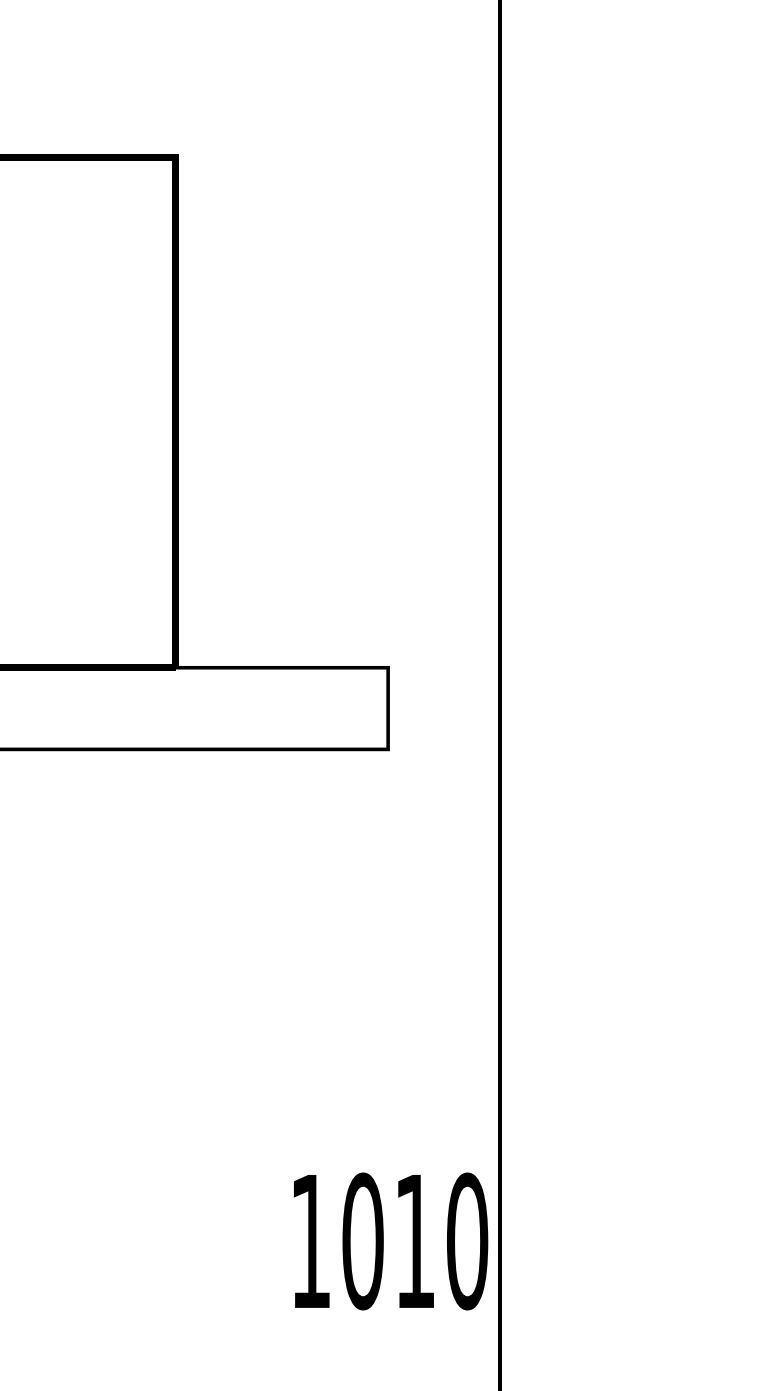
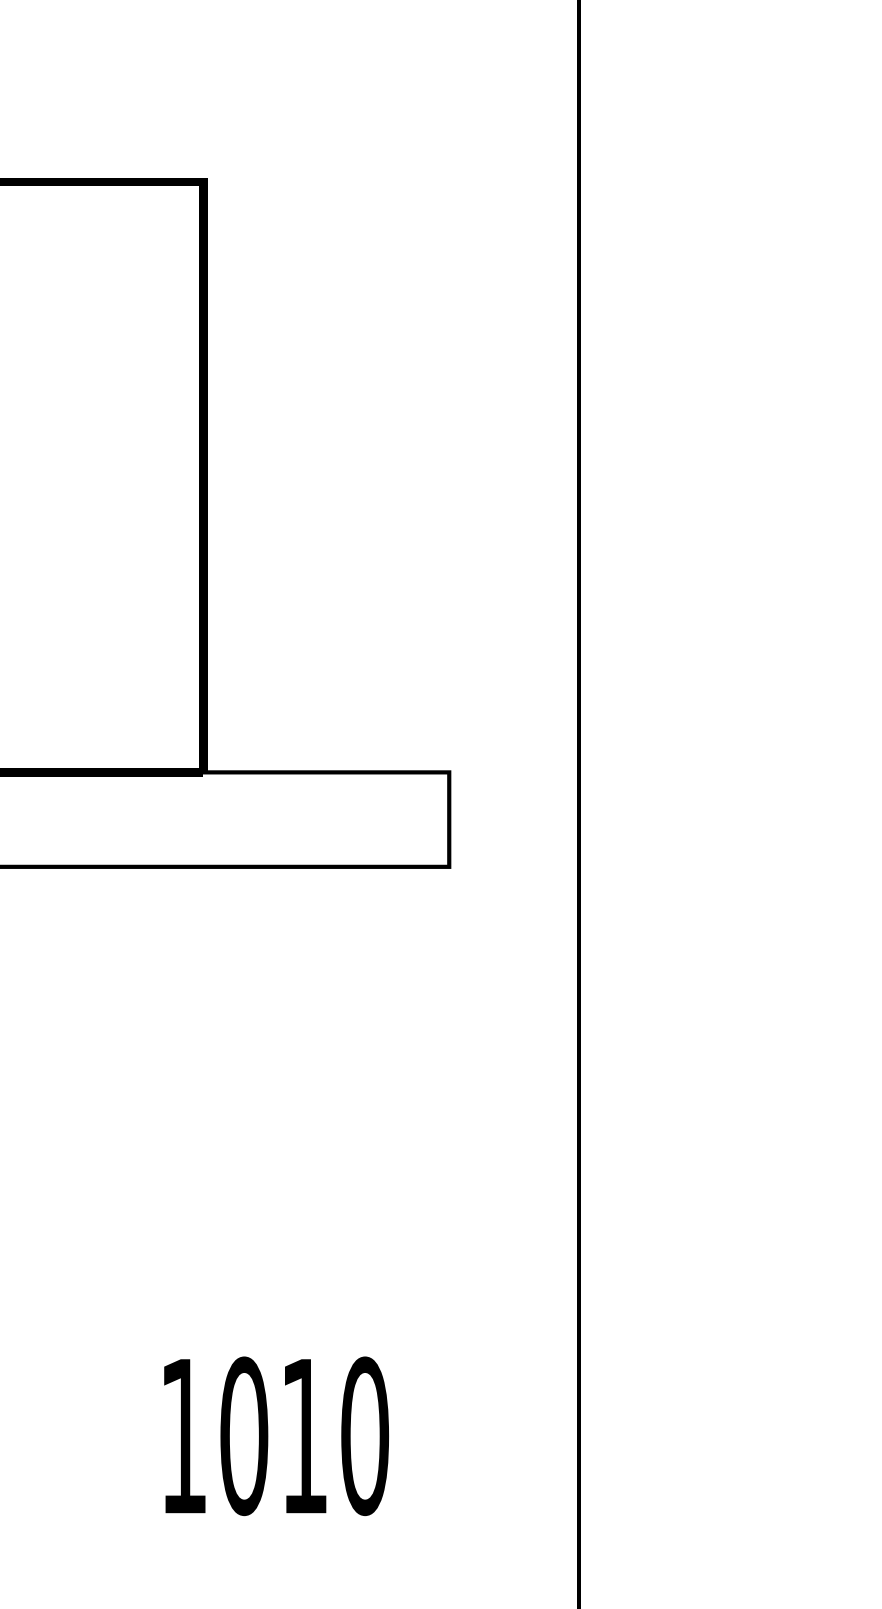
text: (390, 1241) -> (276, 1436), moved

